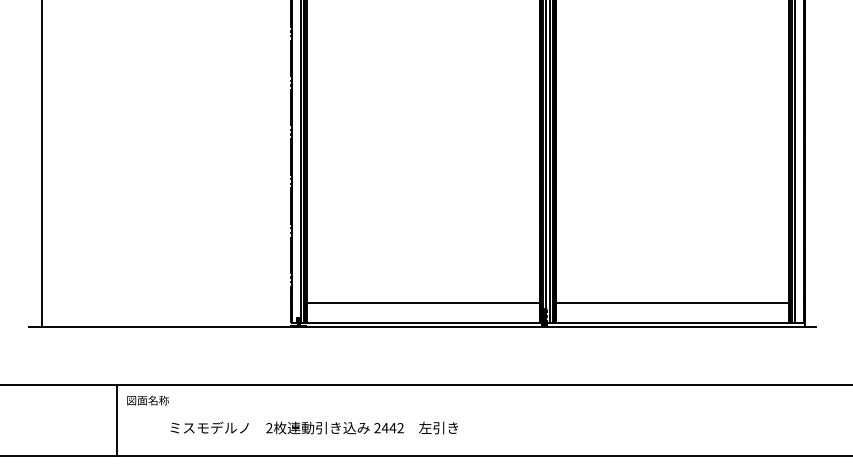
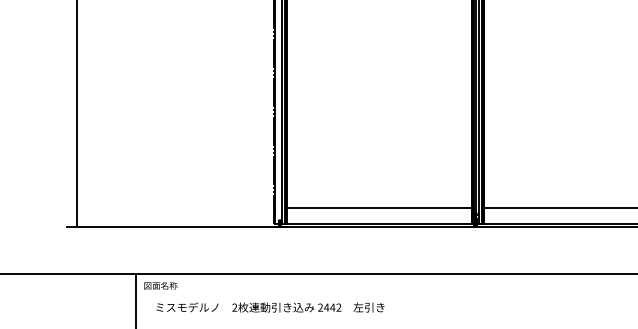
text: (314, 427) -> (270, 307), moved

